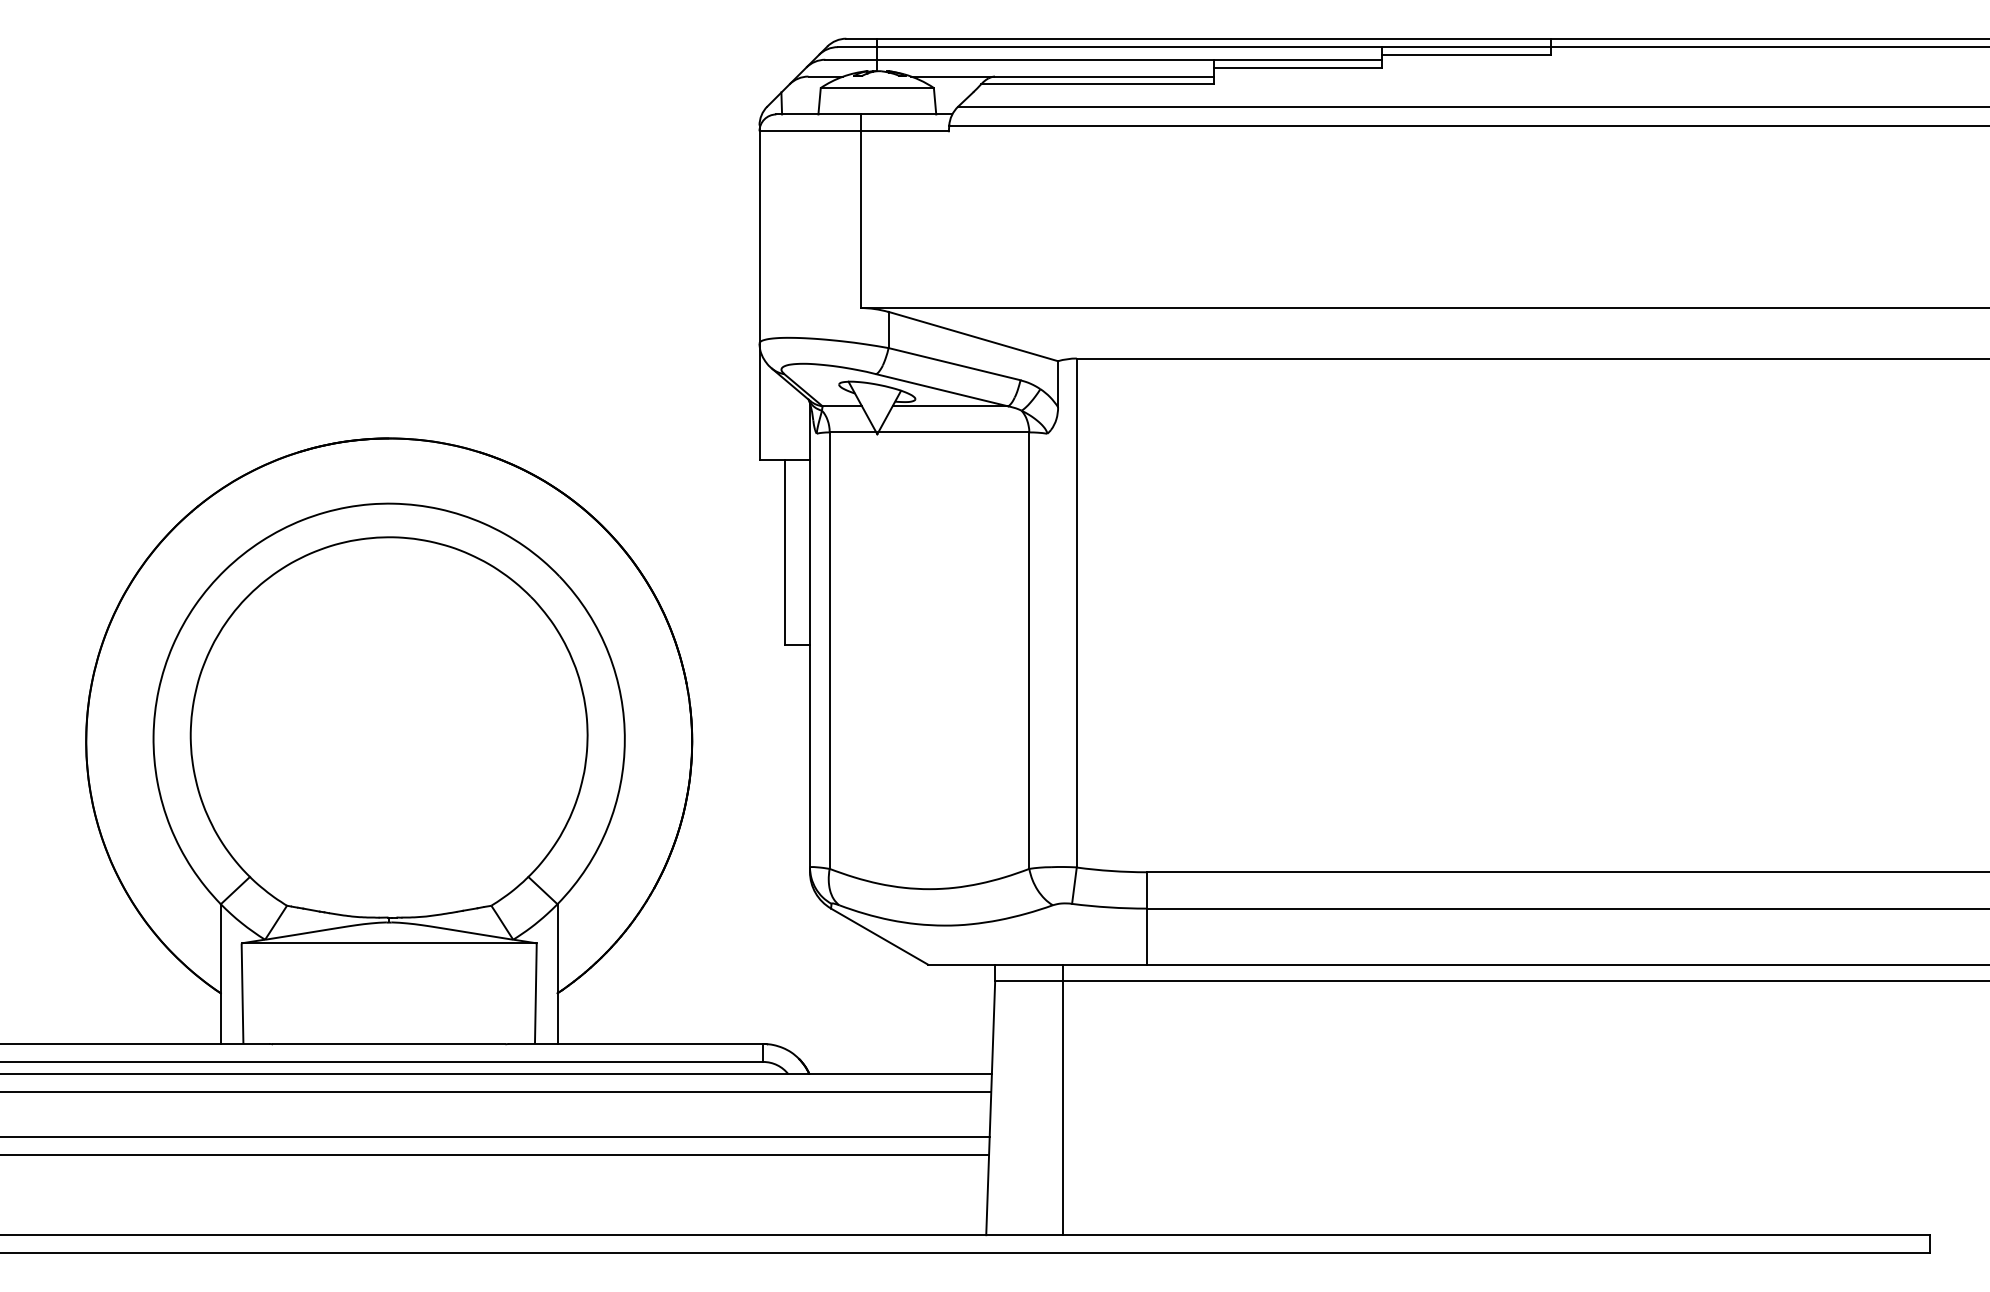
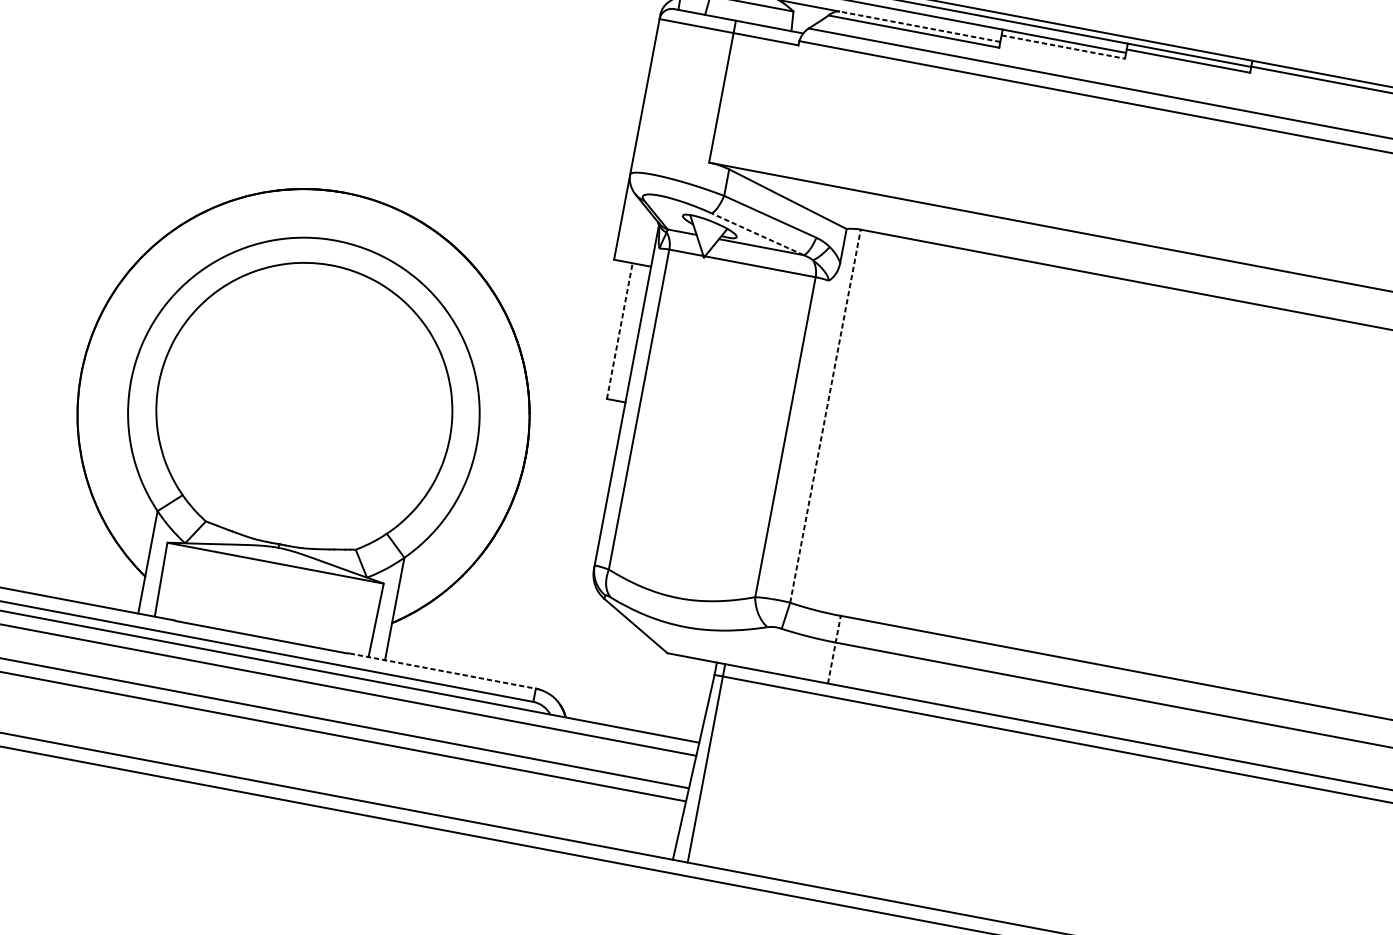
line: (1298, 67) -> (1063, 46), solid -> dashed
line: (1103, 76) -> (919, 26), solid -> dashed
line: (942, 390) -> (757, 234), solid -> dashed
line: (784, 552) -> (619, 331), solid -> dashed
line: (1076, 612) -> (825, 415), solid -> dashed
line: (1146, 917) -> (834, 649), solid -> dashed
line: (636, 1043) -> (443, 670), solid -> dashed
line: (1062, 1099) -> (706, 763), moved

